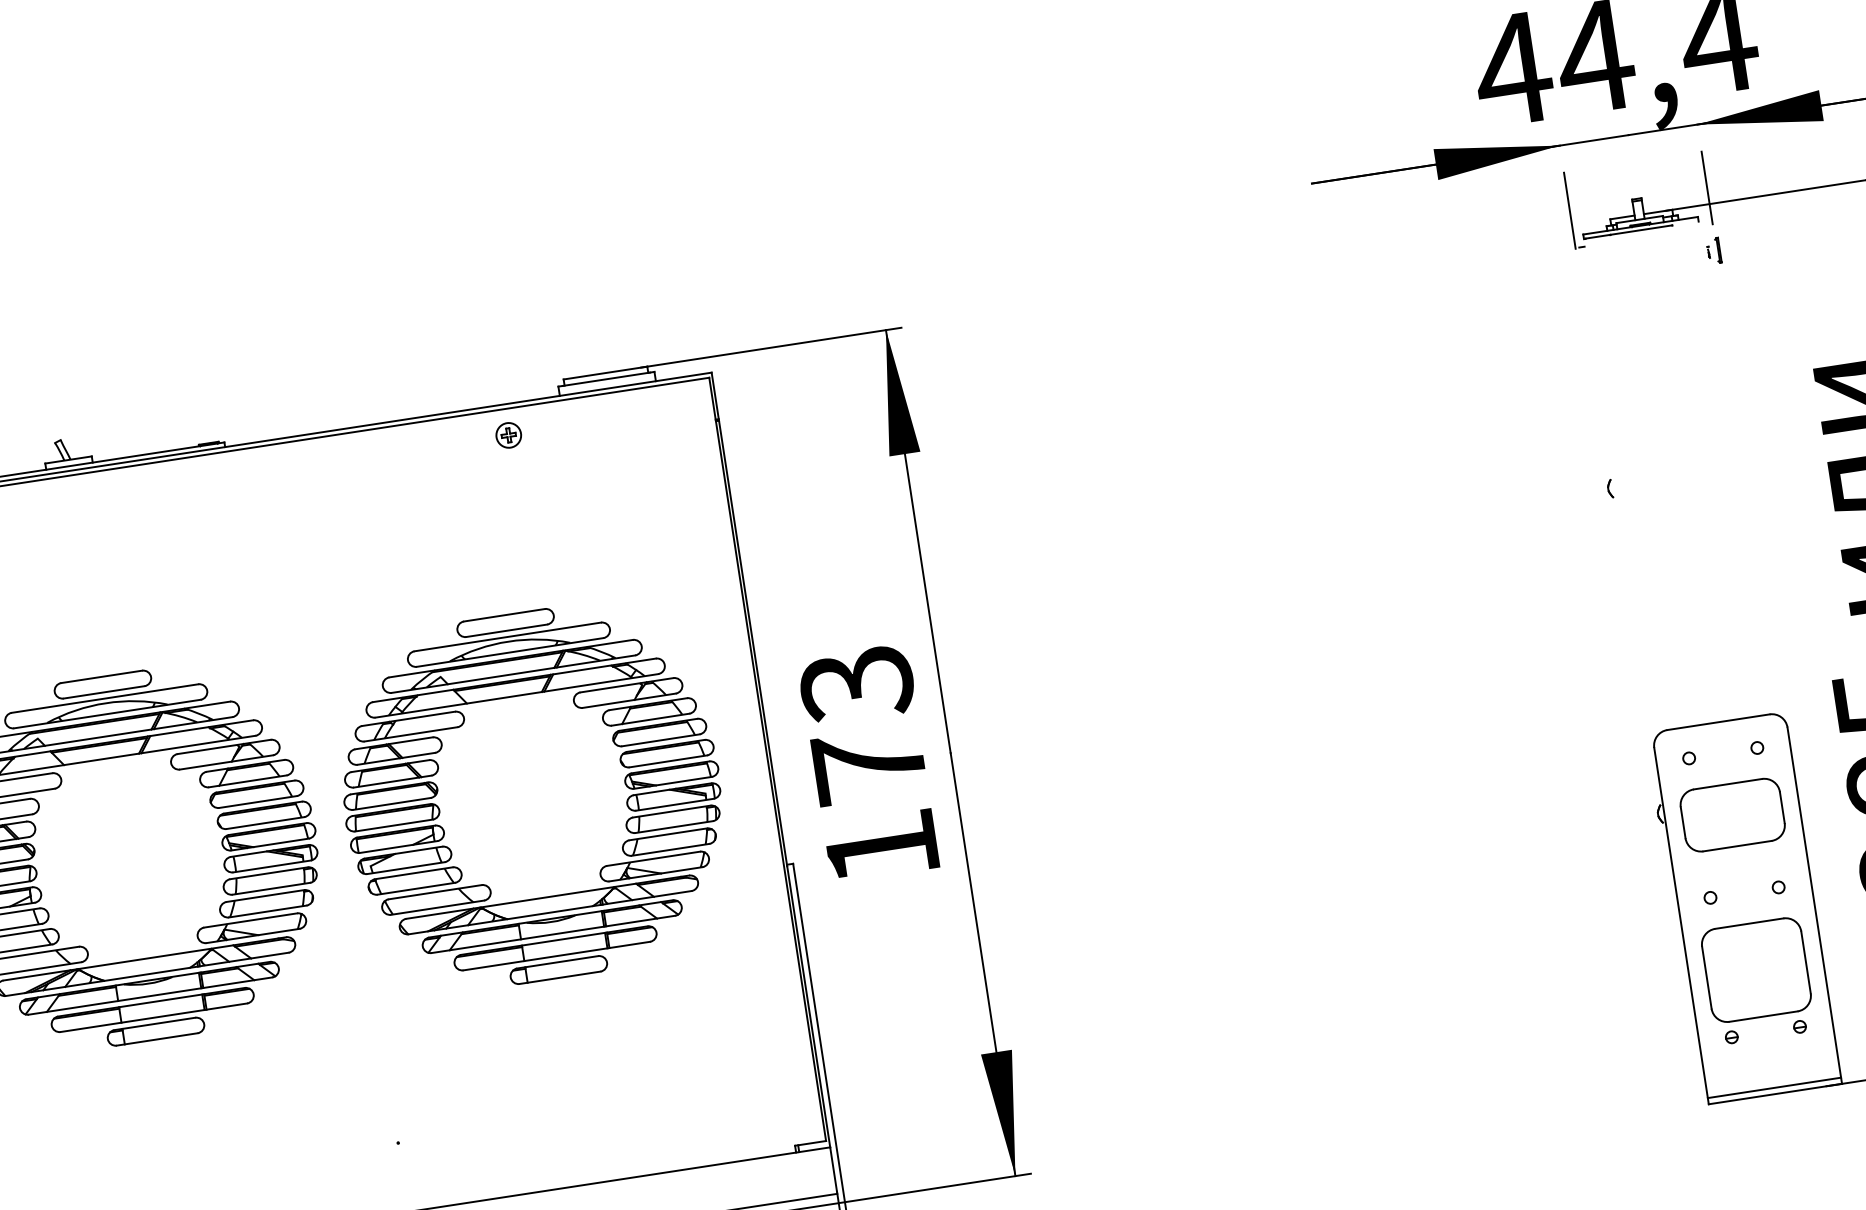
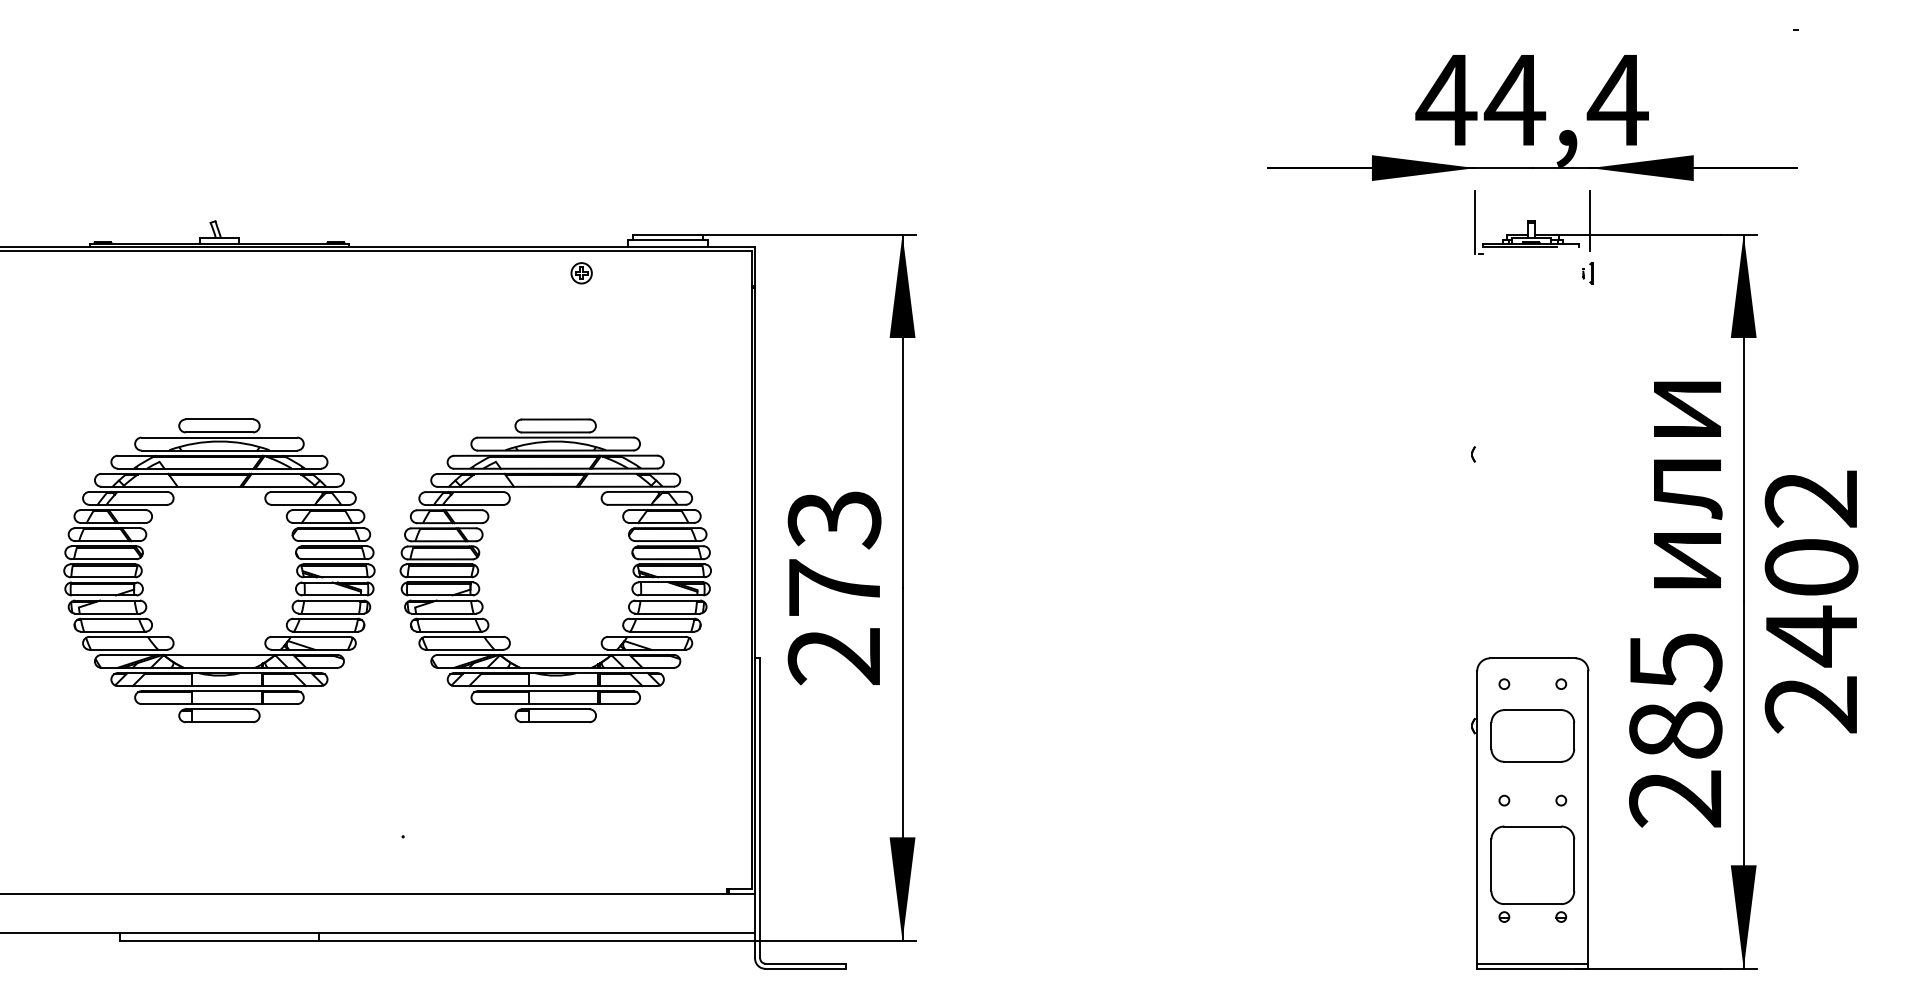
text: (880, 848) -> (833, 656), 173 -> 273

